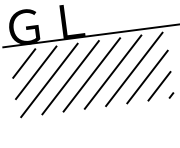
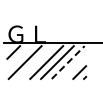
line: (134, 69) -> (68, 62), solid -> dashed
line: (34, 72) -> (18, 57), removed
line: (147, 75) -> (74, 66), removed
line: (69, 77) -> (35, 62), removed

